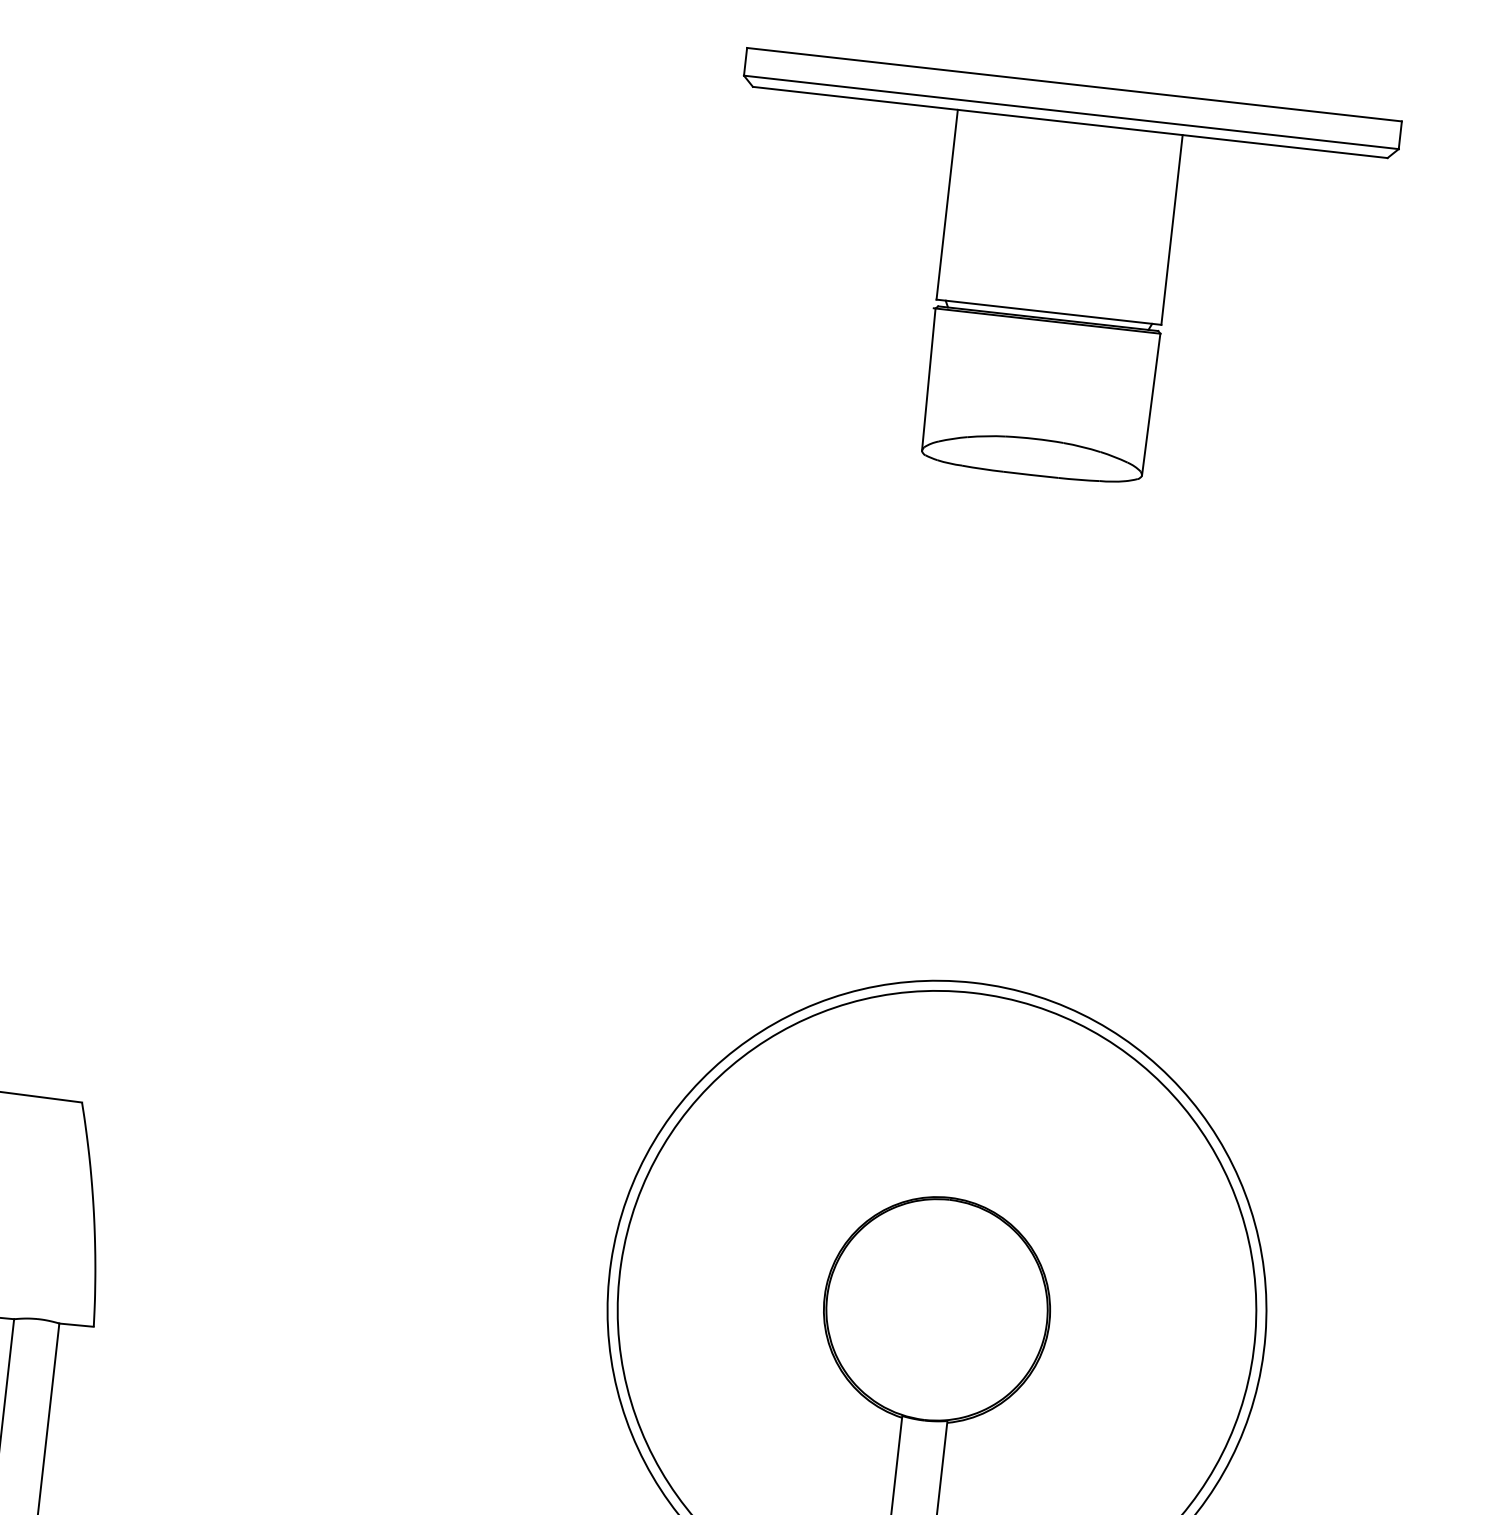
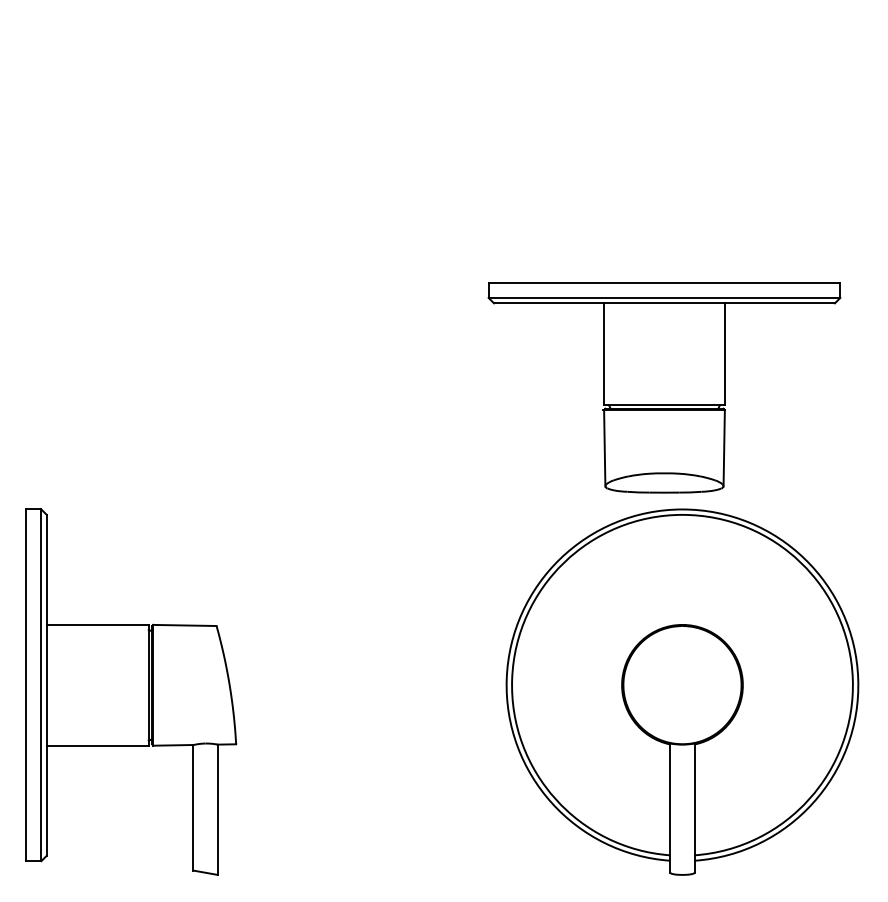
part: (1052, 279) -> (664, 387), moved

